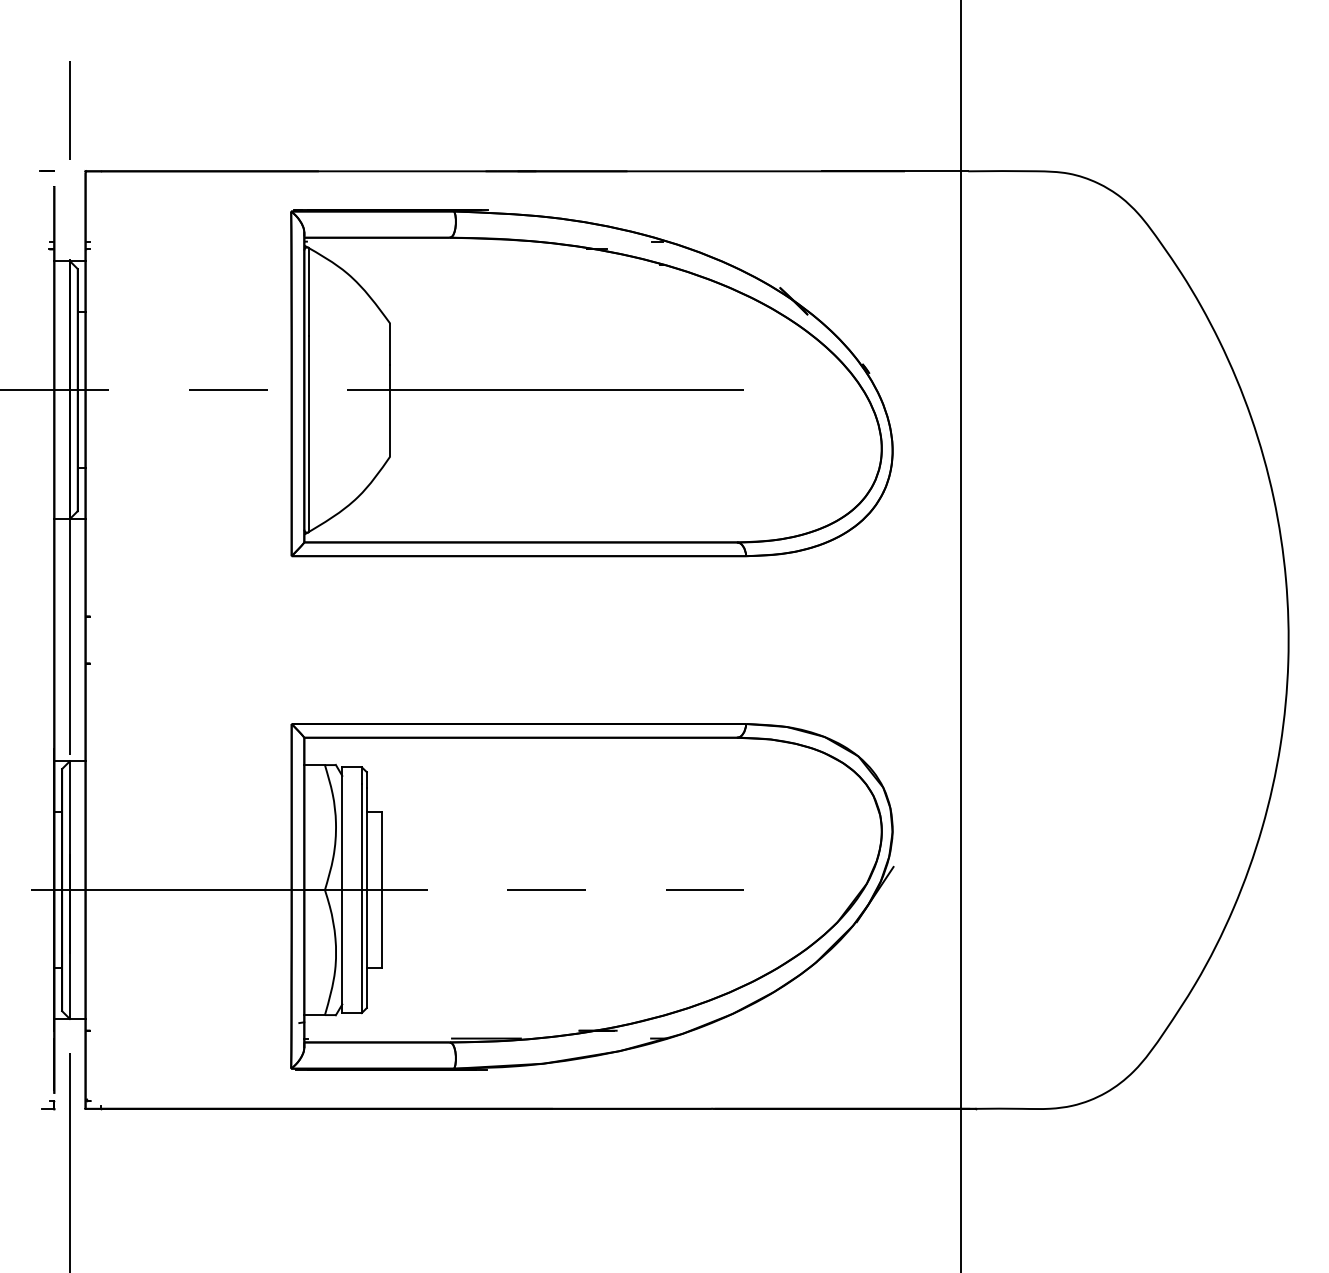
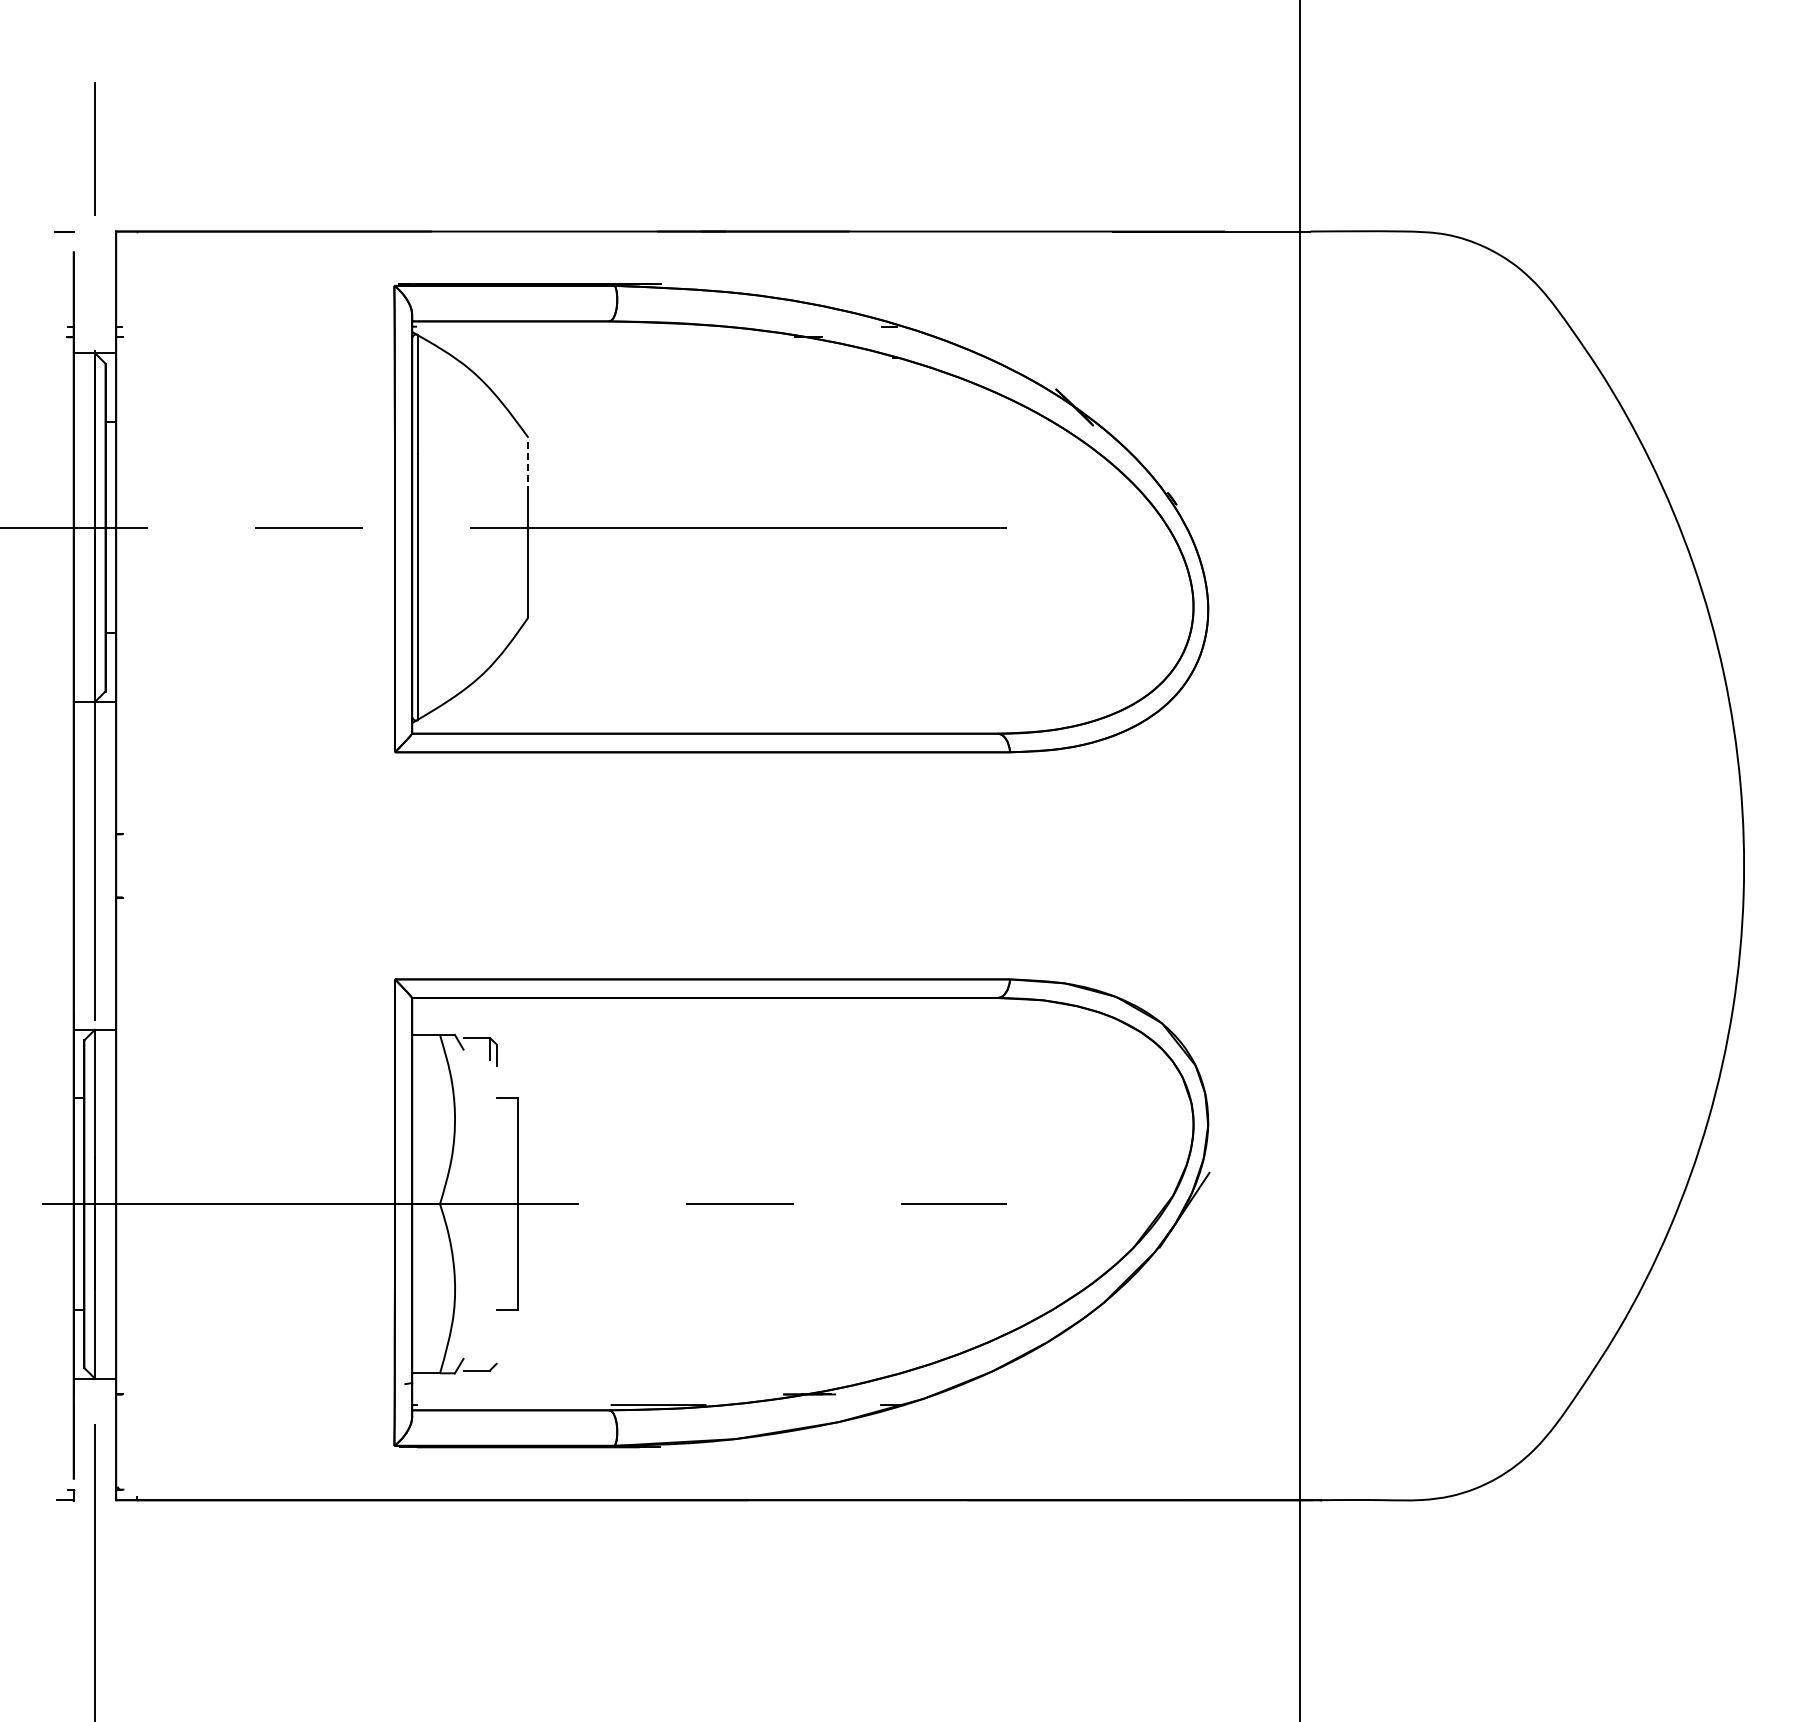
line: (390, 344) -> (528, 465), solid -> dashed
line: (342, 889) -> (463, 1203), removed
line: (366, 897) -> (496, 1214), removed
line: (361, 898) -> (489, 1215), removed

